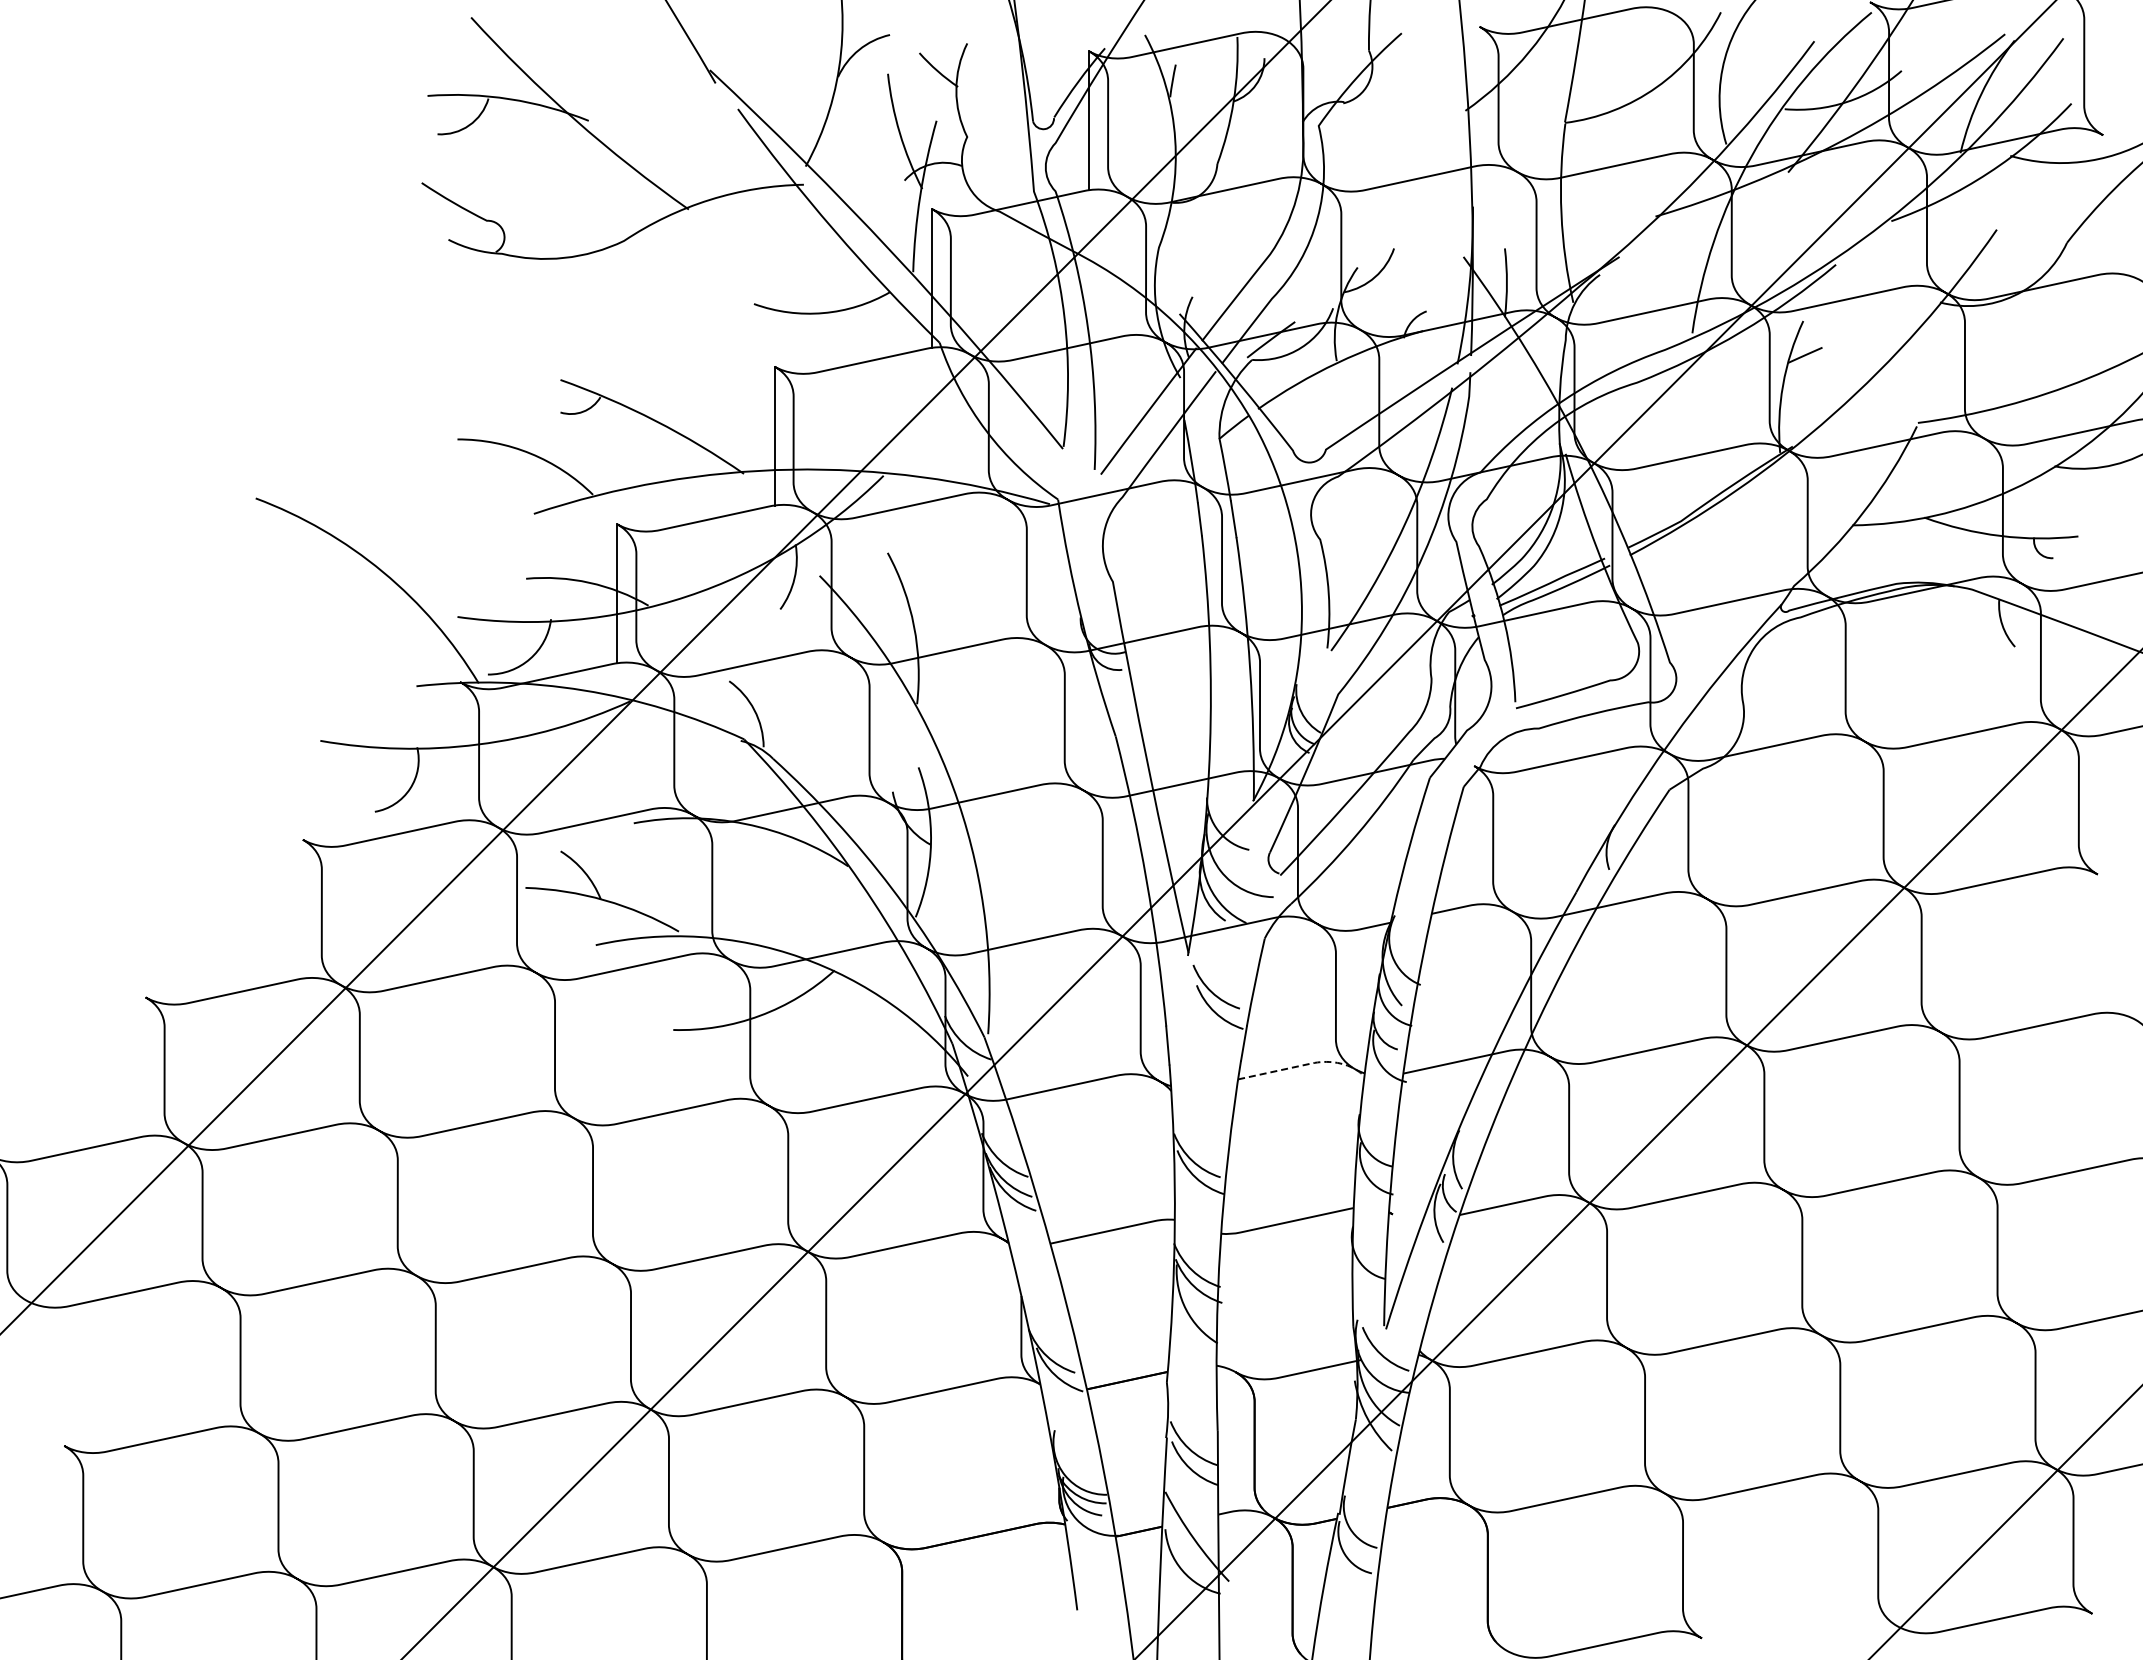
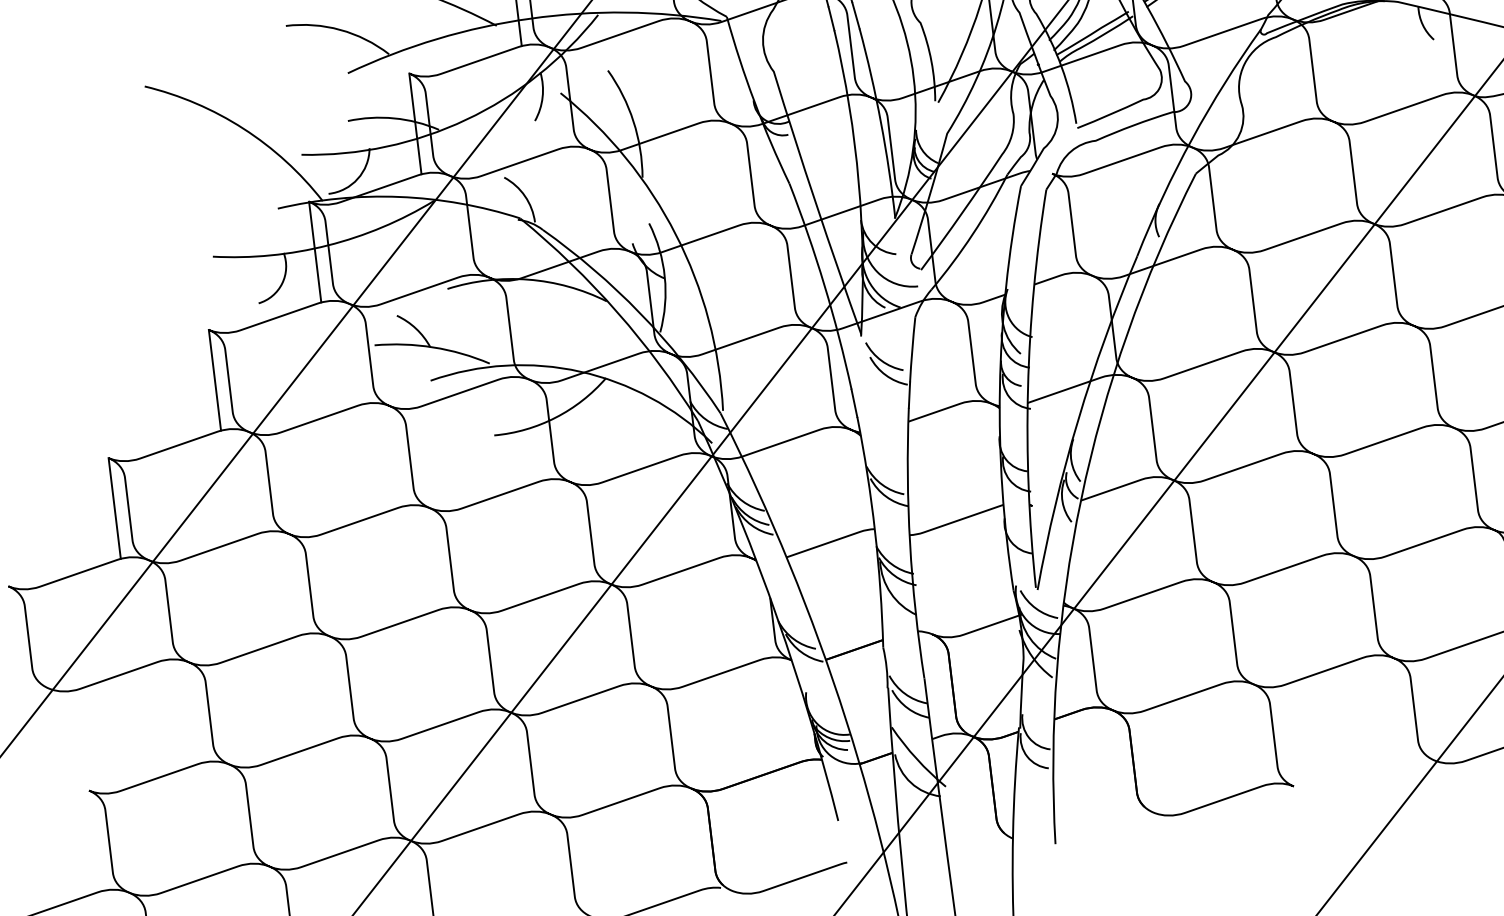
line: (460, 751) -> (315, 252), added
line: (302, 908) -> (214, 379), added
line: (1308, 1064) -> (958, 404), dashed -> solid
line: (145, 1066) -> (114, 508), added

